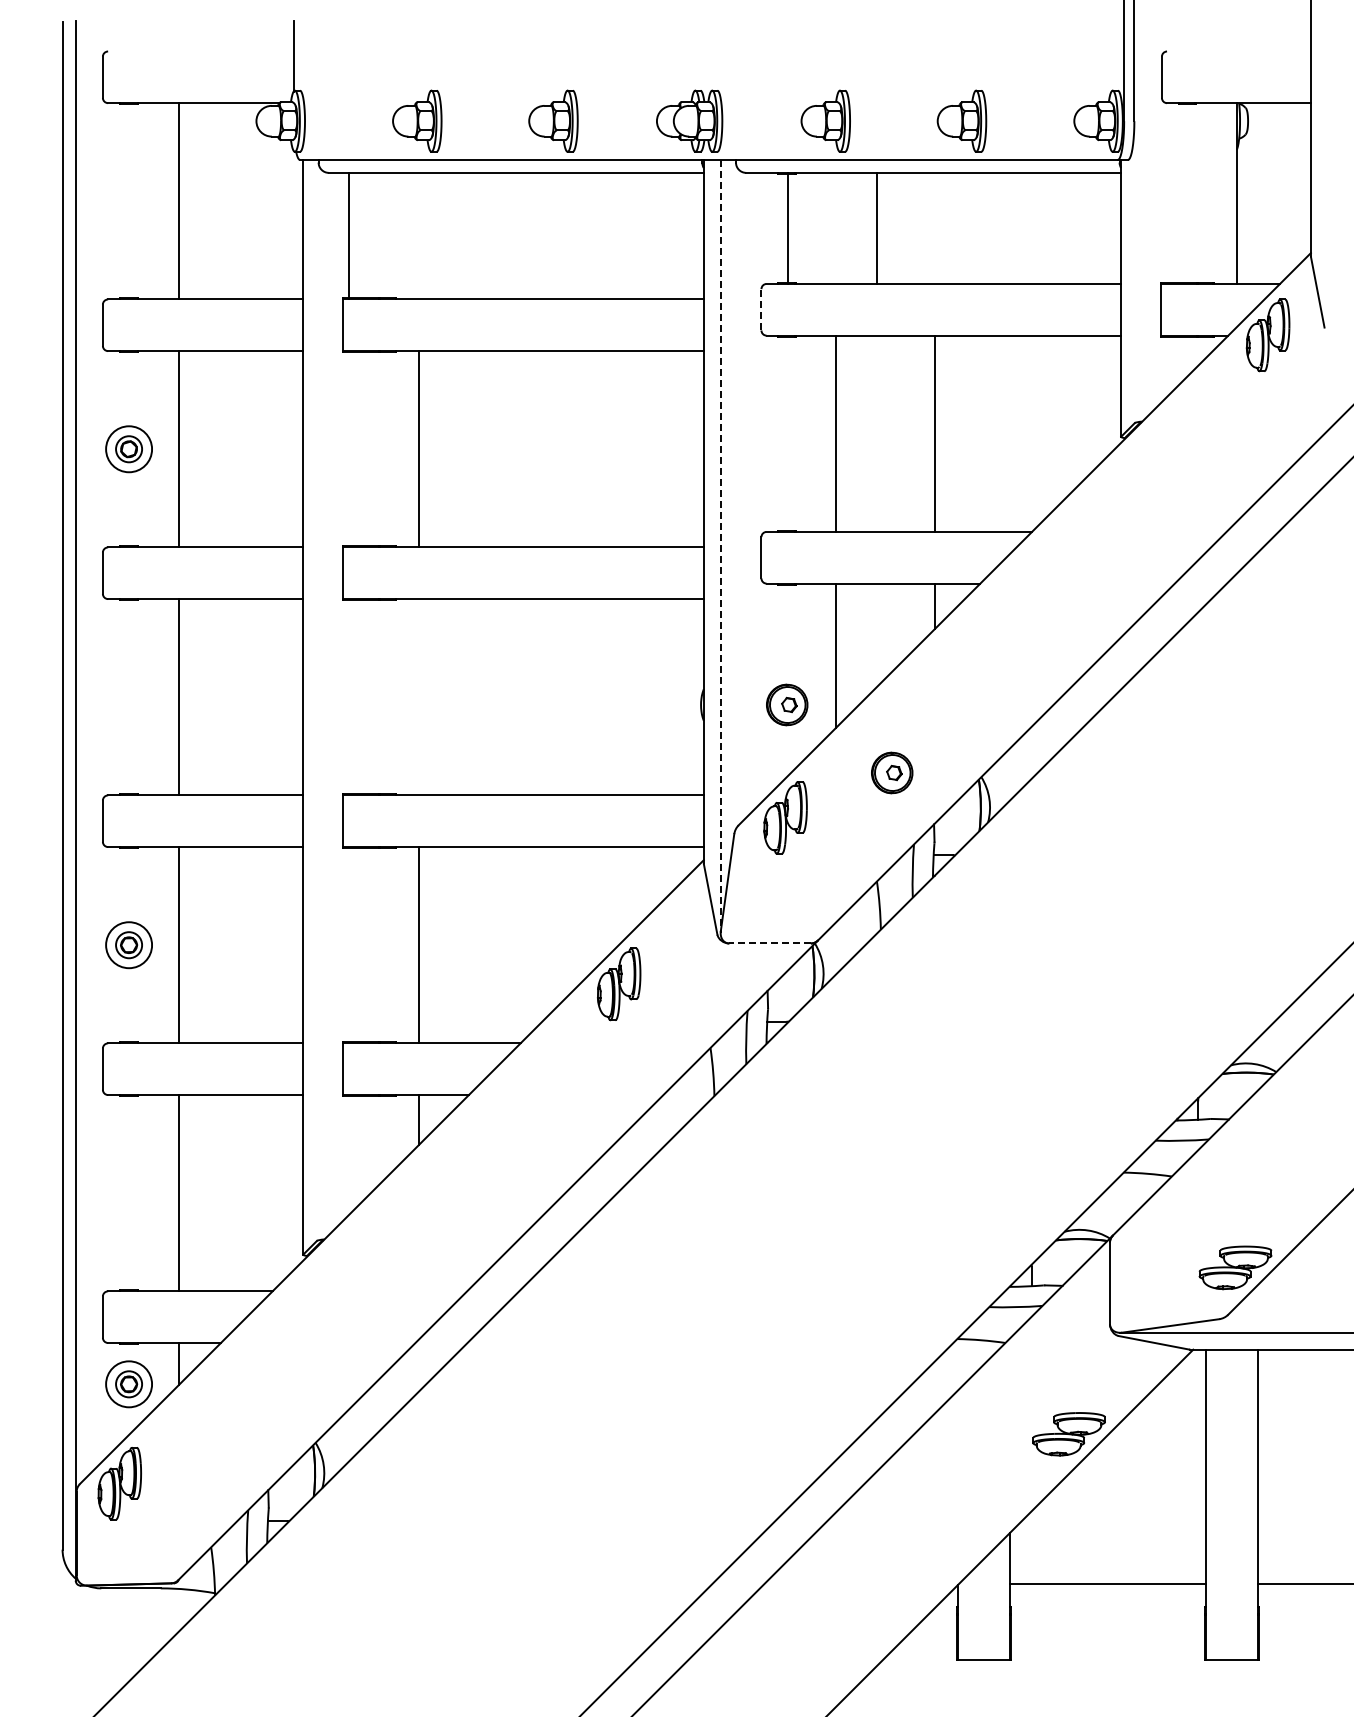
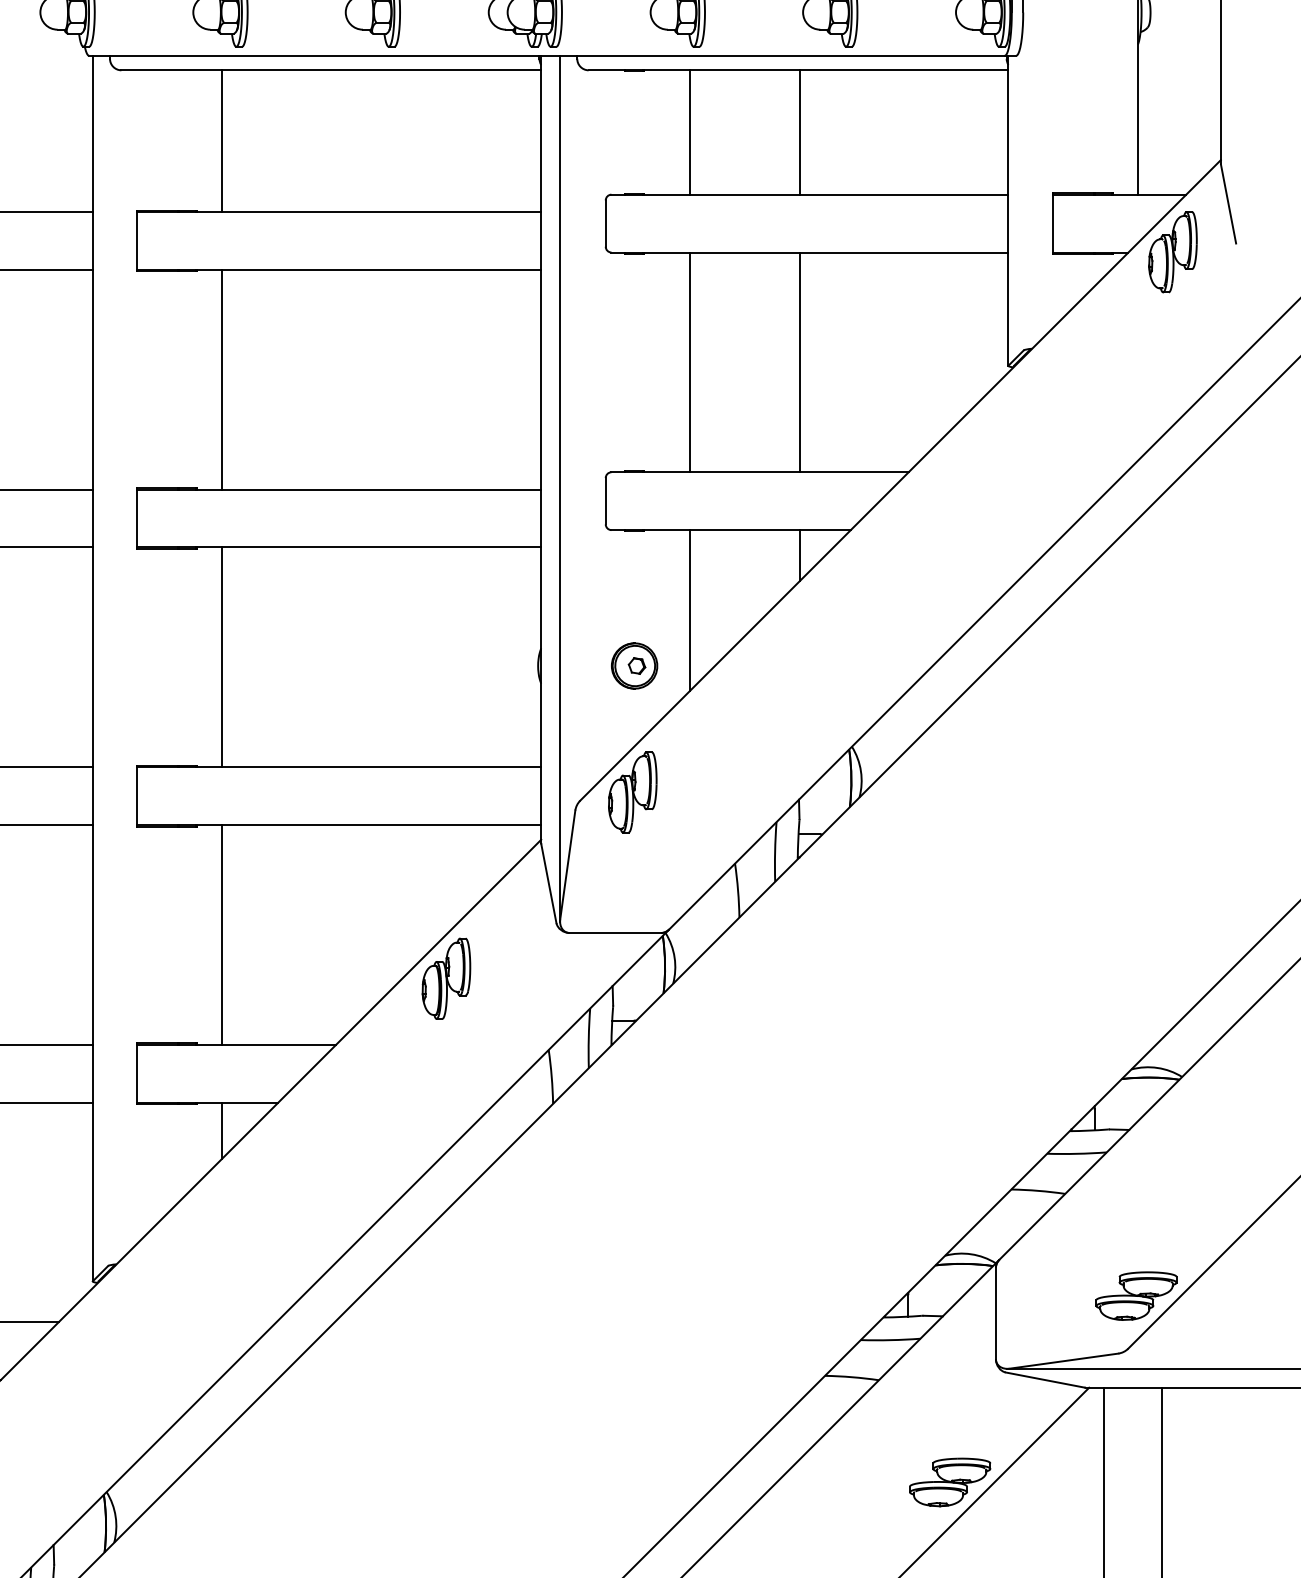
line: (788, 227) -> (689, 131), moved
line: (877, 227) -> (800, 131), moved
line: (349, 235) -> (222, 140), moved
line: (761, 309) -> (605, 223), dashed -> solid
line: (720, 546) -> (559, 488), dashed -> solid
line: (419, 697) -> (222, 657), added
part: (892, 772) -> (752, 741), removed
line: (770, 943) -> (615, 933), dashed -> solid

